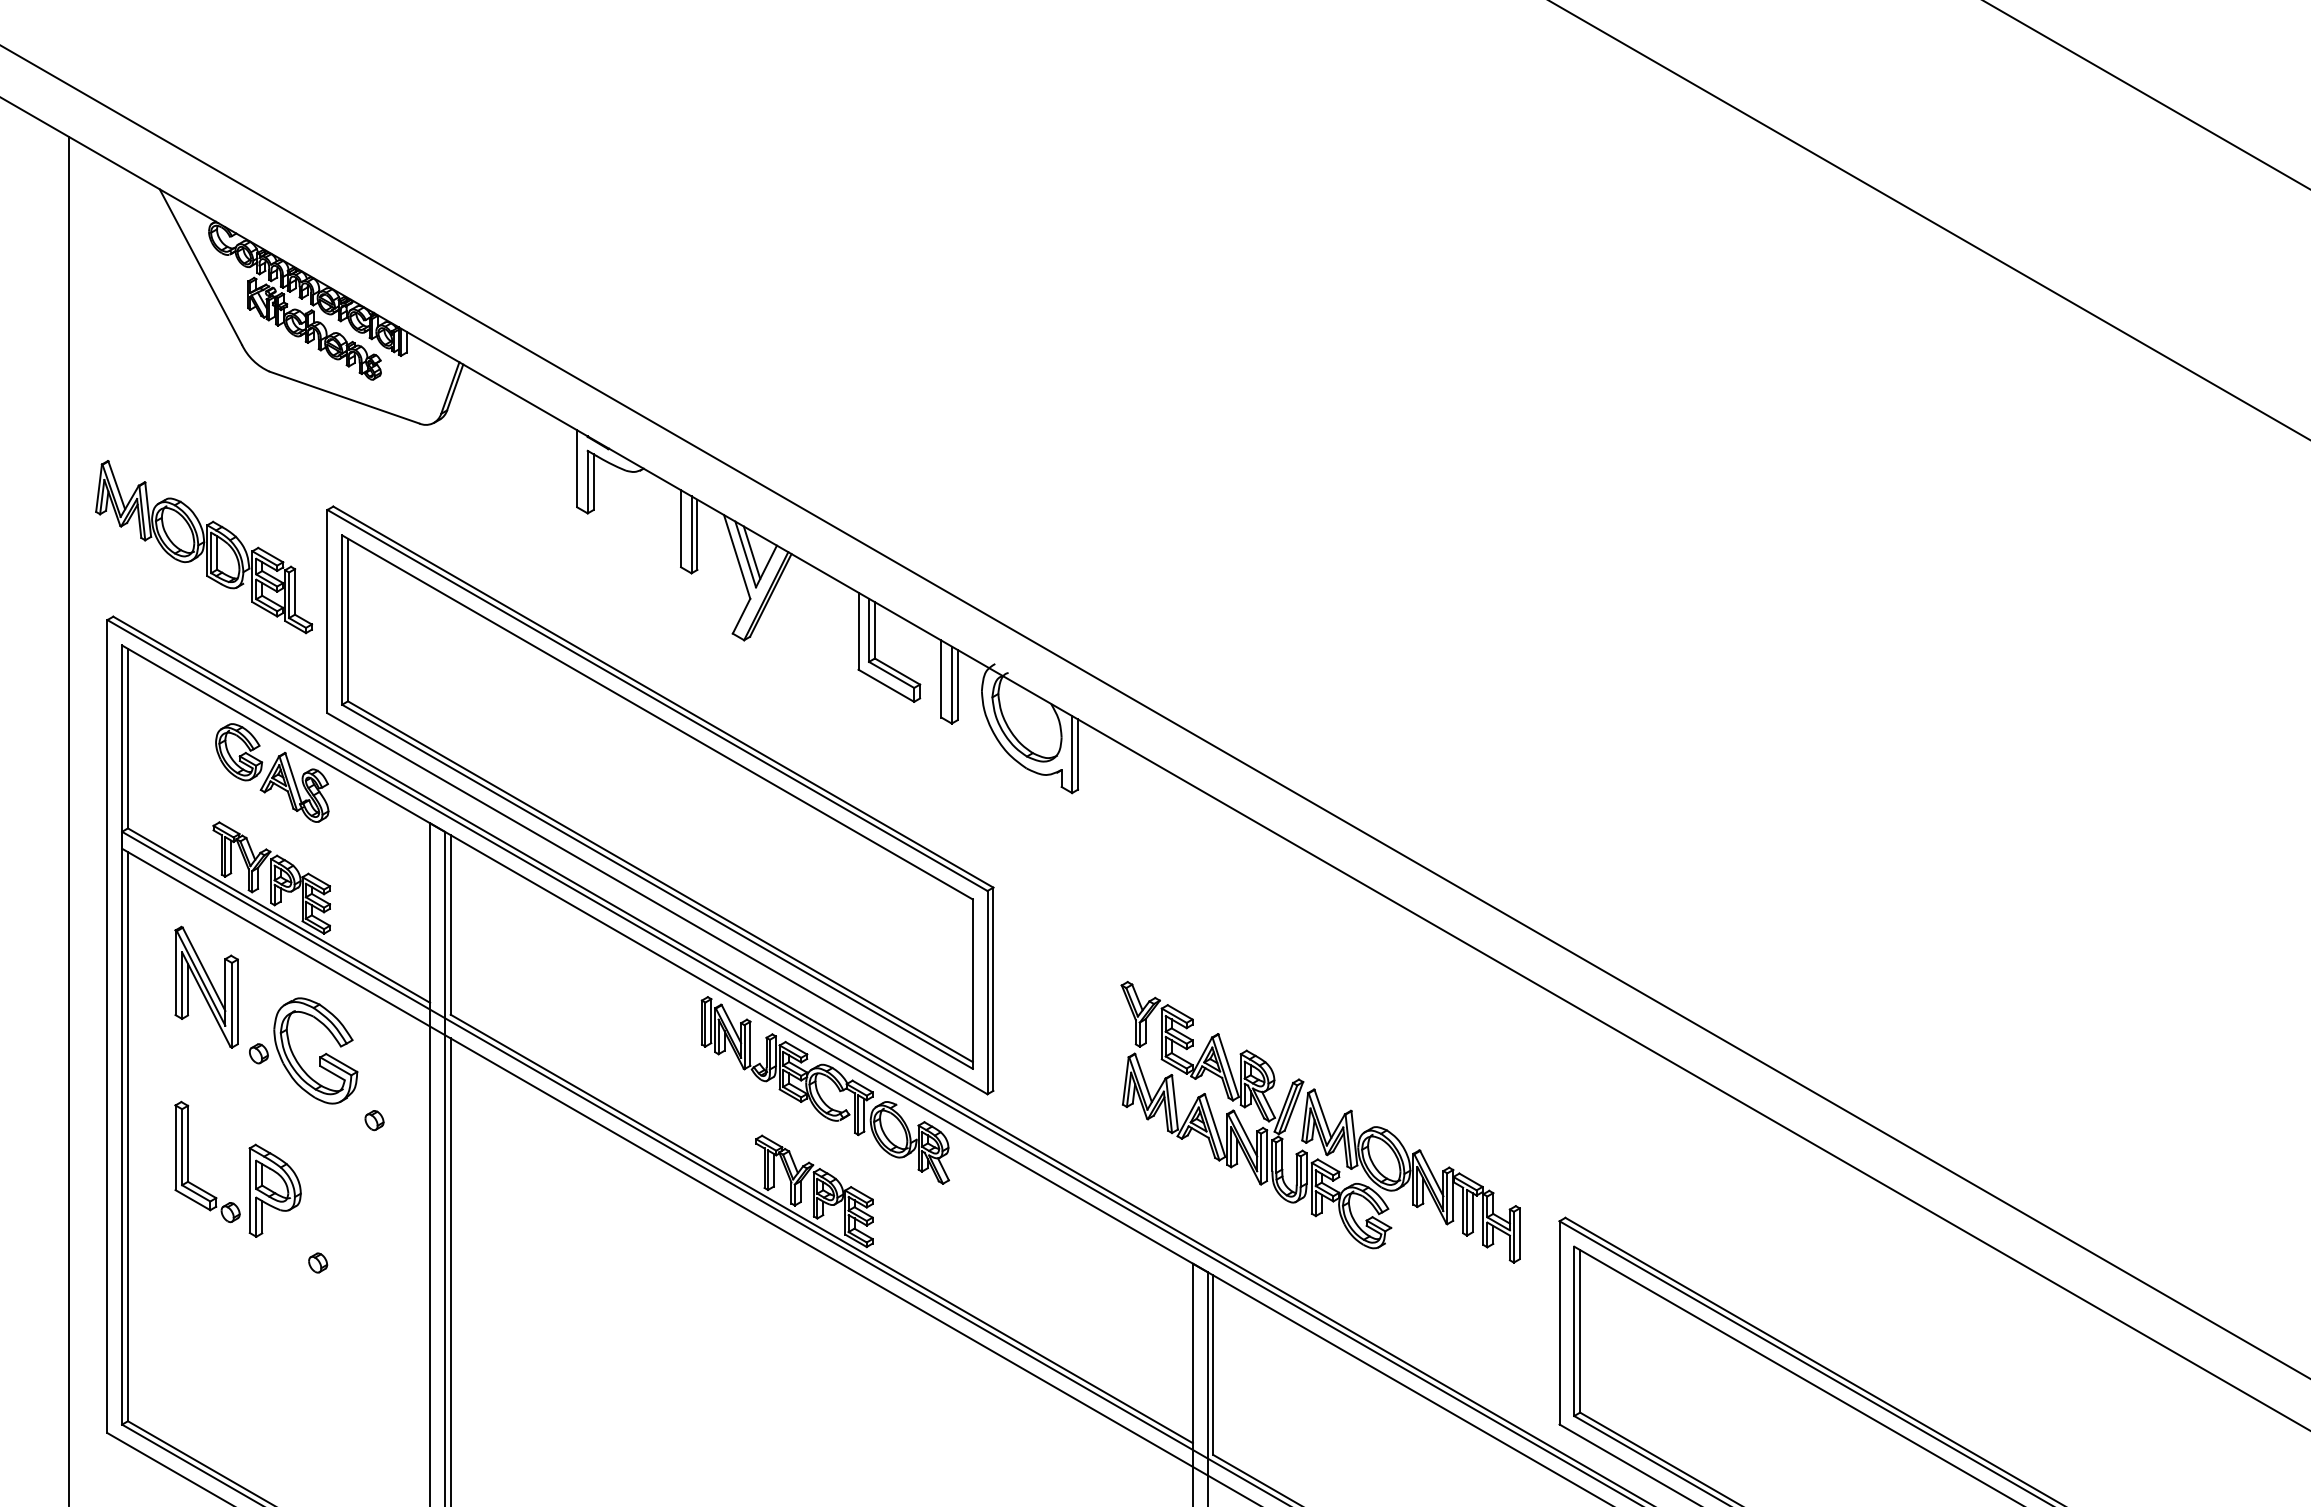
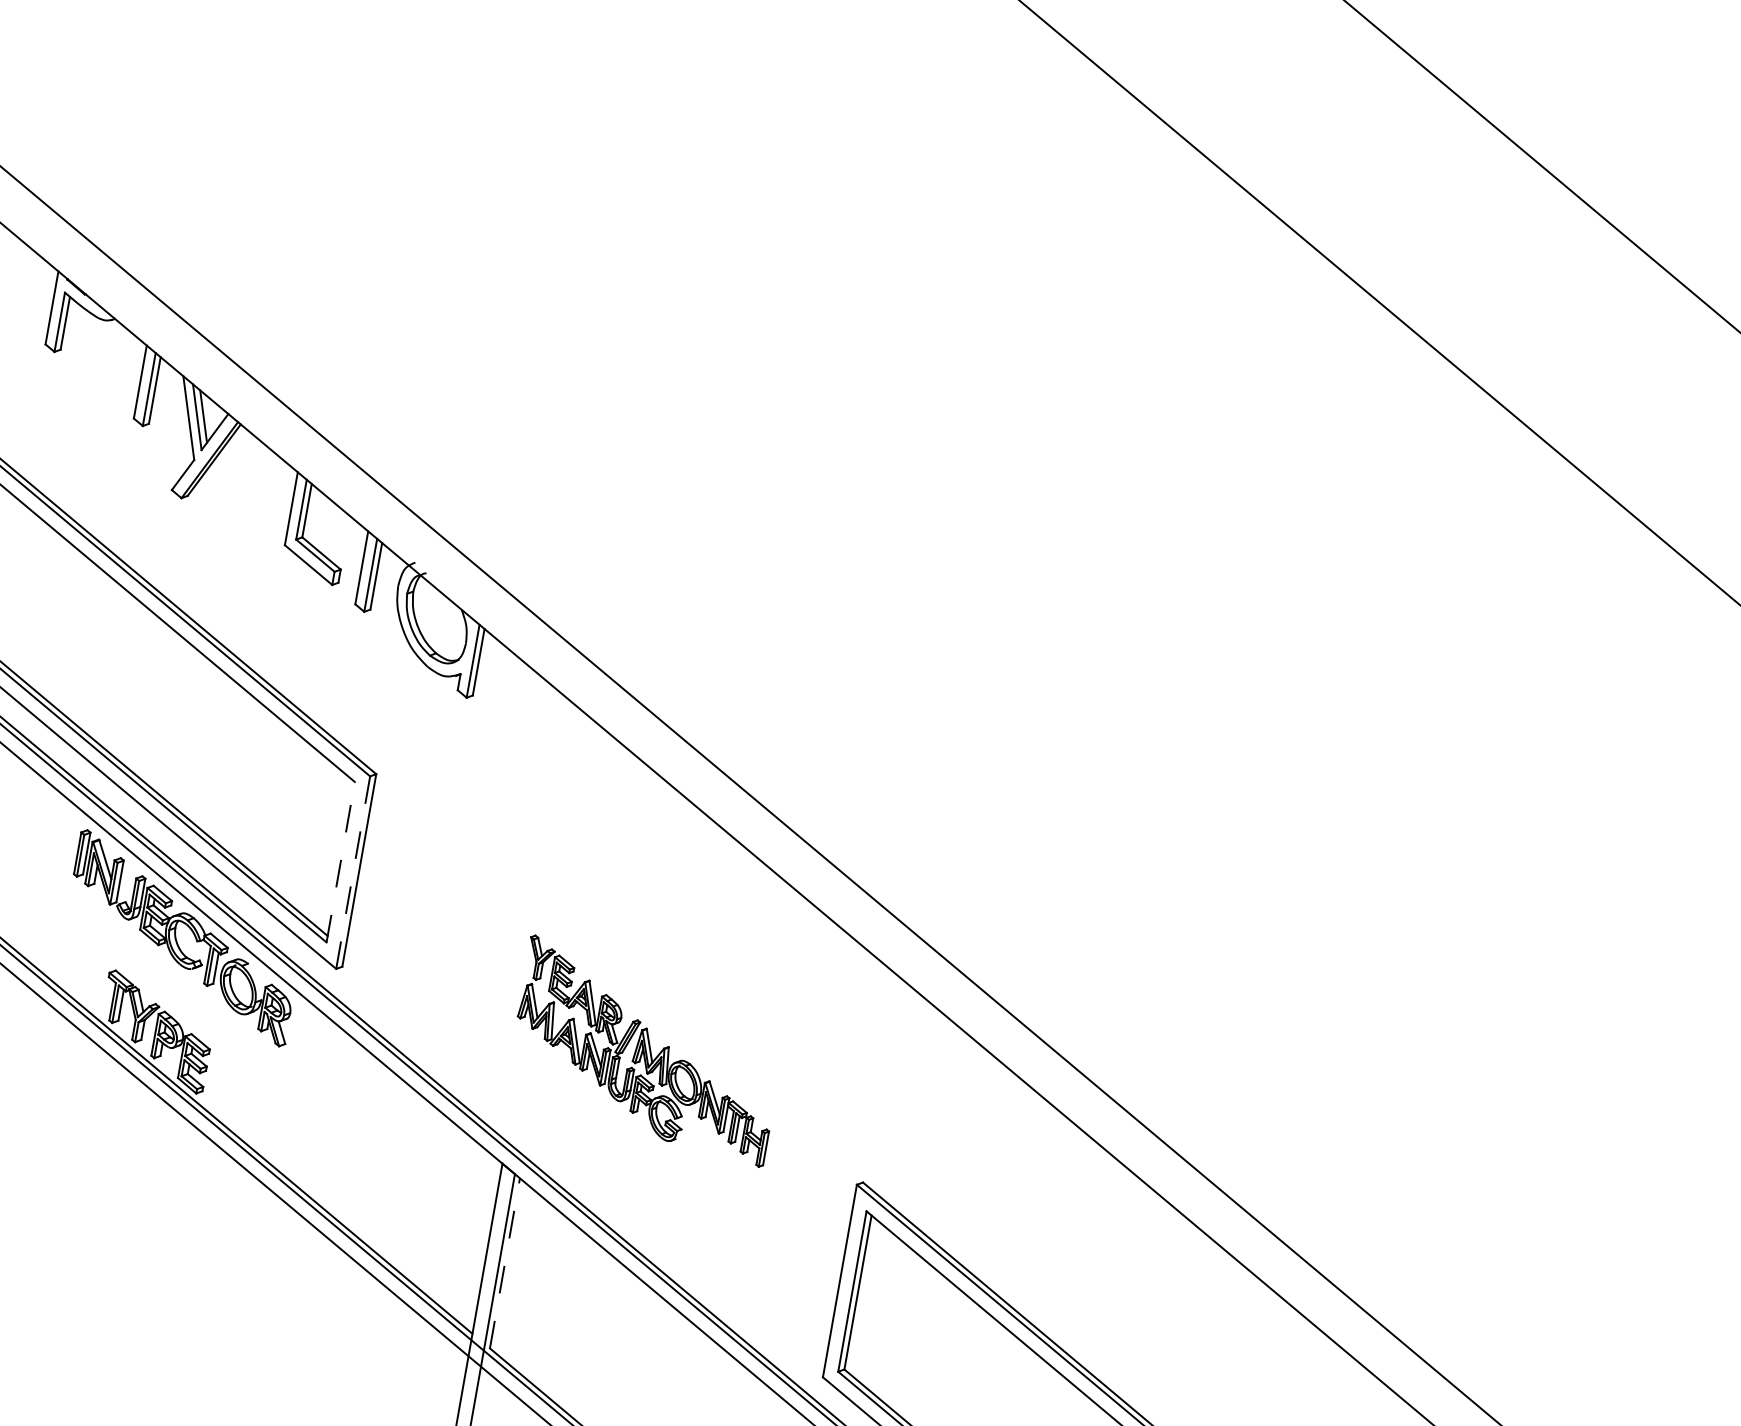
line: (972, 984) -> (340, 862), solid -> dashed
line: (987, 992) -> (353, 872), solid -> dashed
part: (1320, 1122) -> (646, 1051), size x0.7
line: (1213, 1365) -> (504, 1263), solid -> dashed

